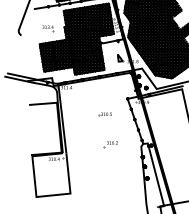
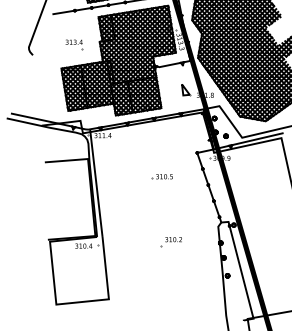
part: (110, 144) -> (170, 241), moved

